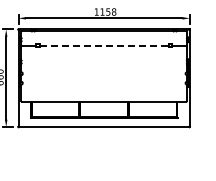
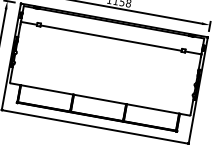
line: (104, 45) -> (111, 38), dashed -> solid

